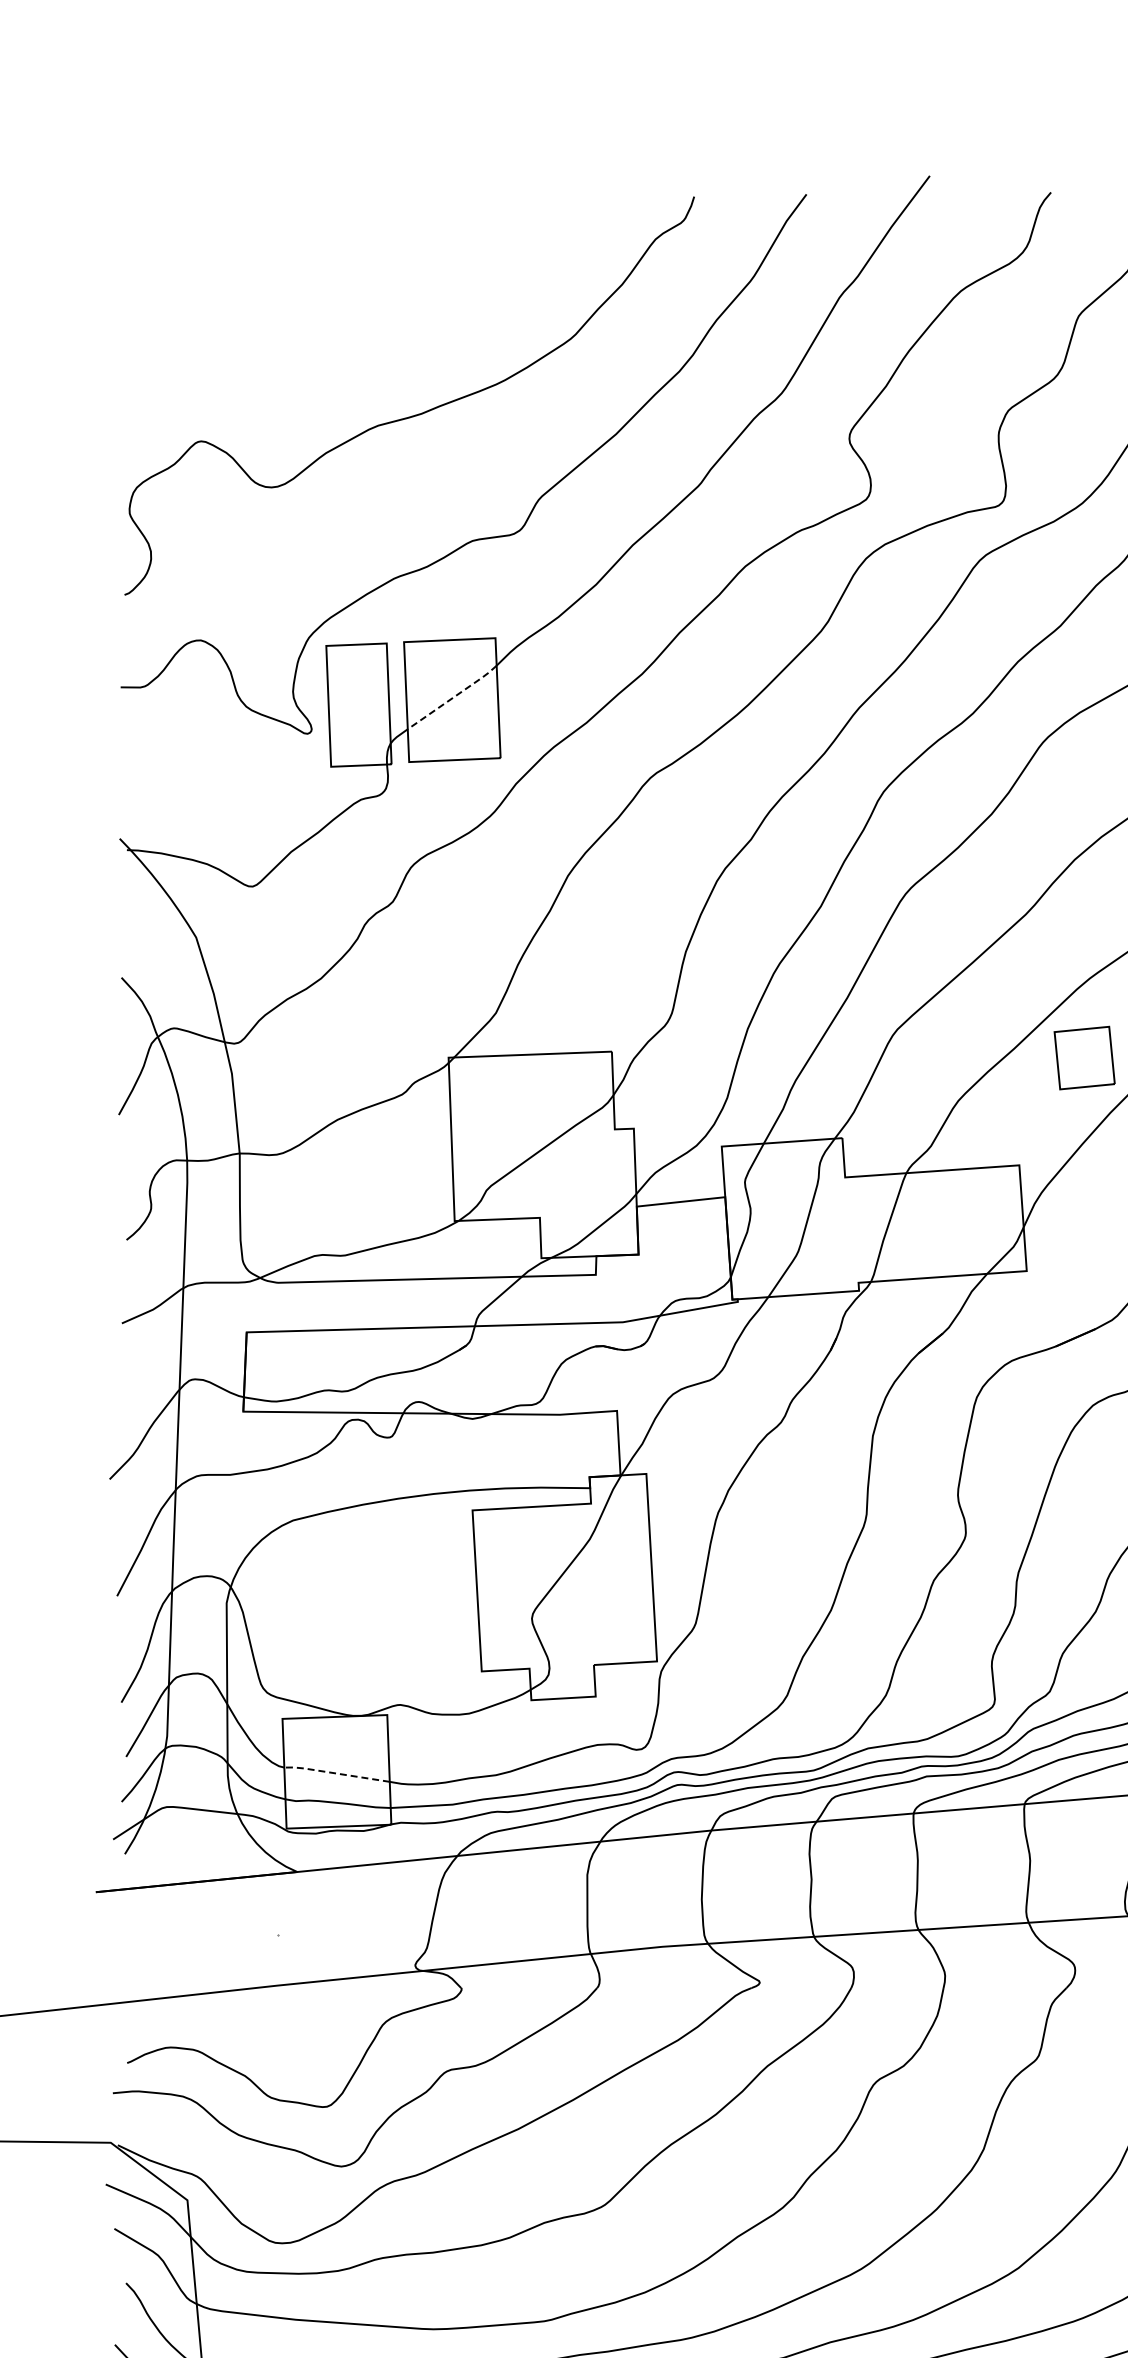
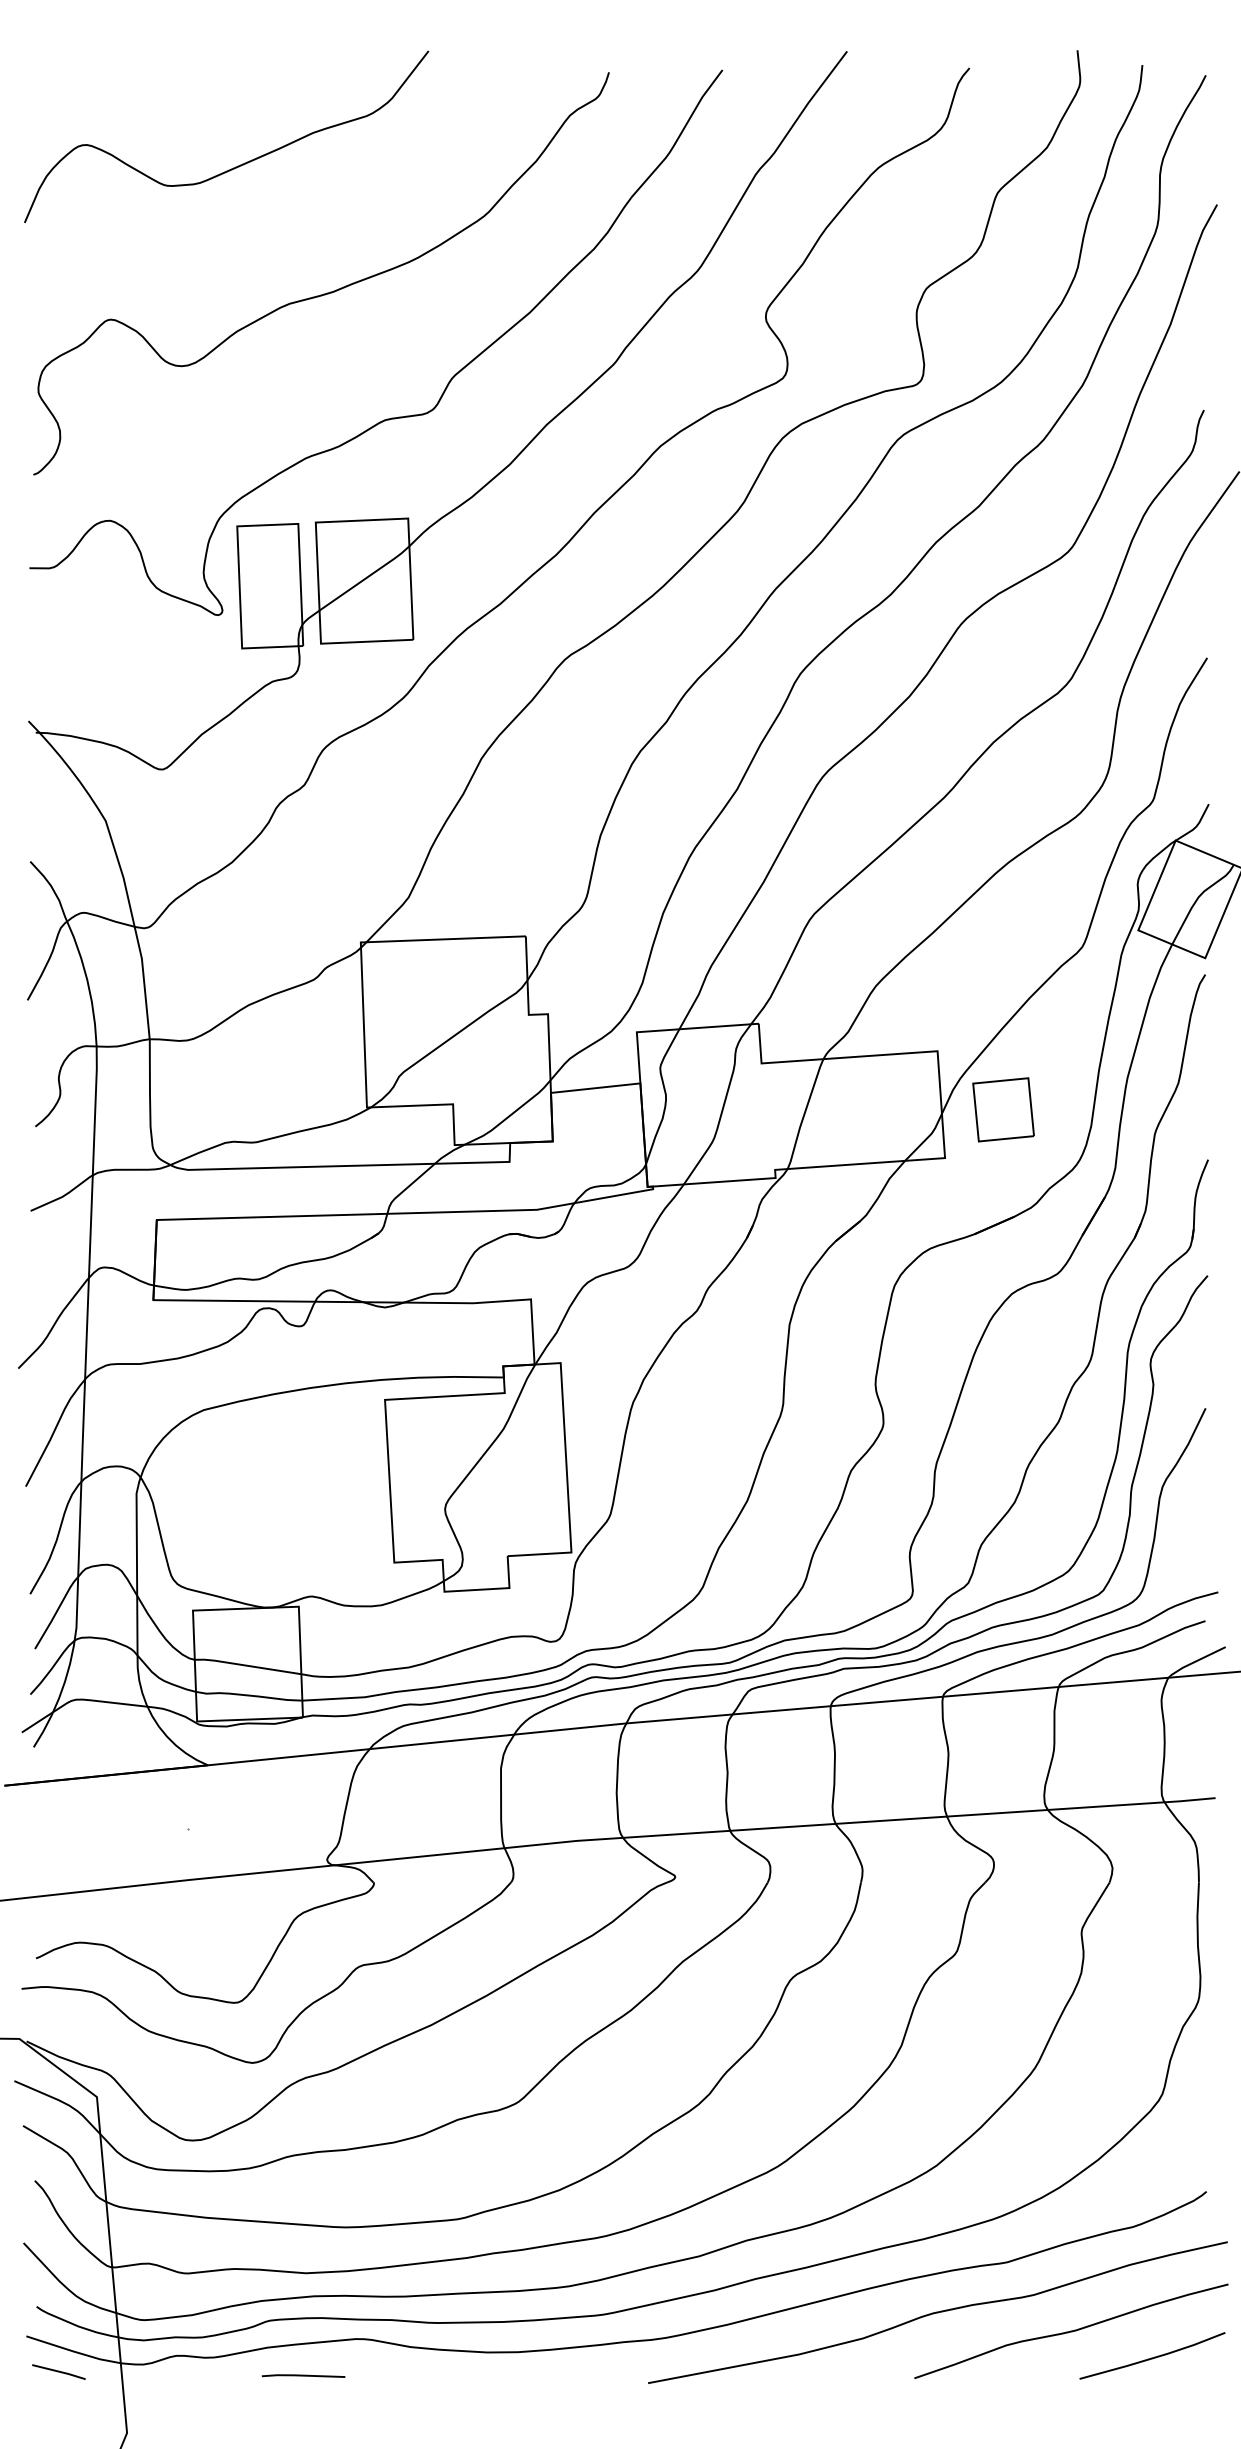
curve: (329, 287) -> (240, 164), added
line: (454, 697) -> (366, 578), dashed -> solid
part: (1084, 1057) -> (1003, 1109), moved
line: (335, 1773) -> (246, 1665), dashed -> solid

